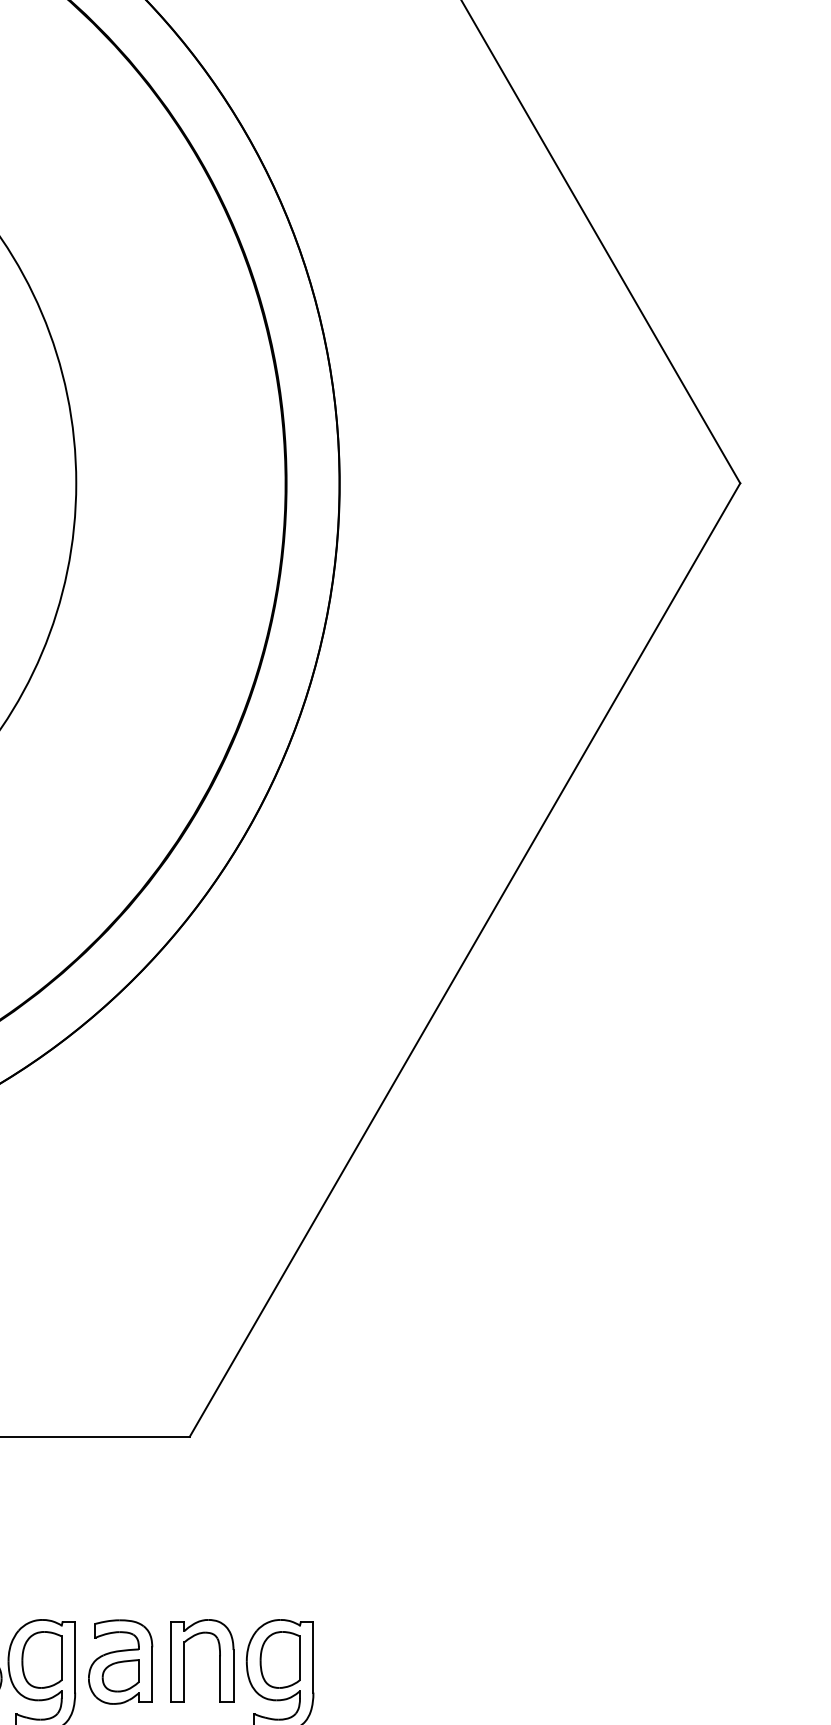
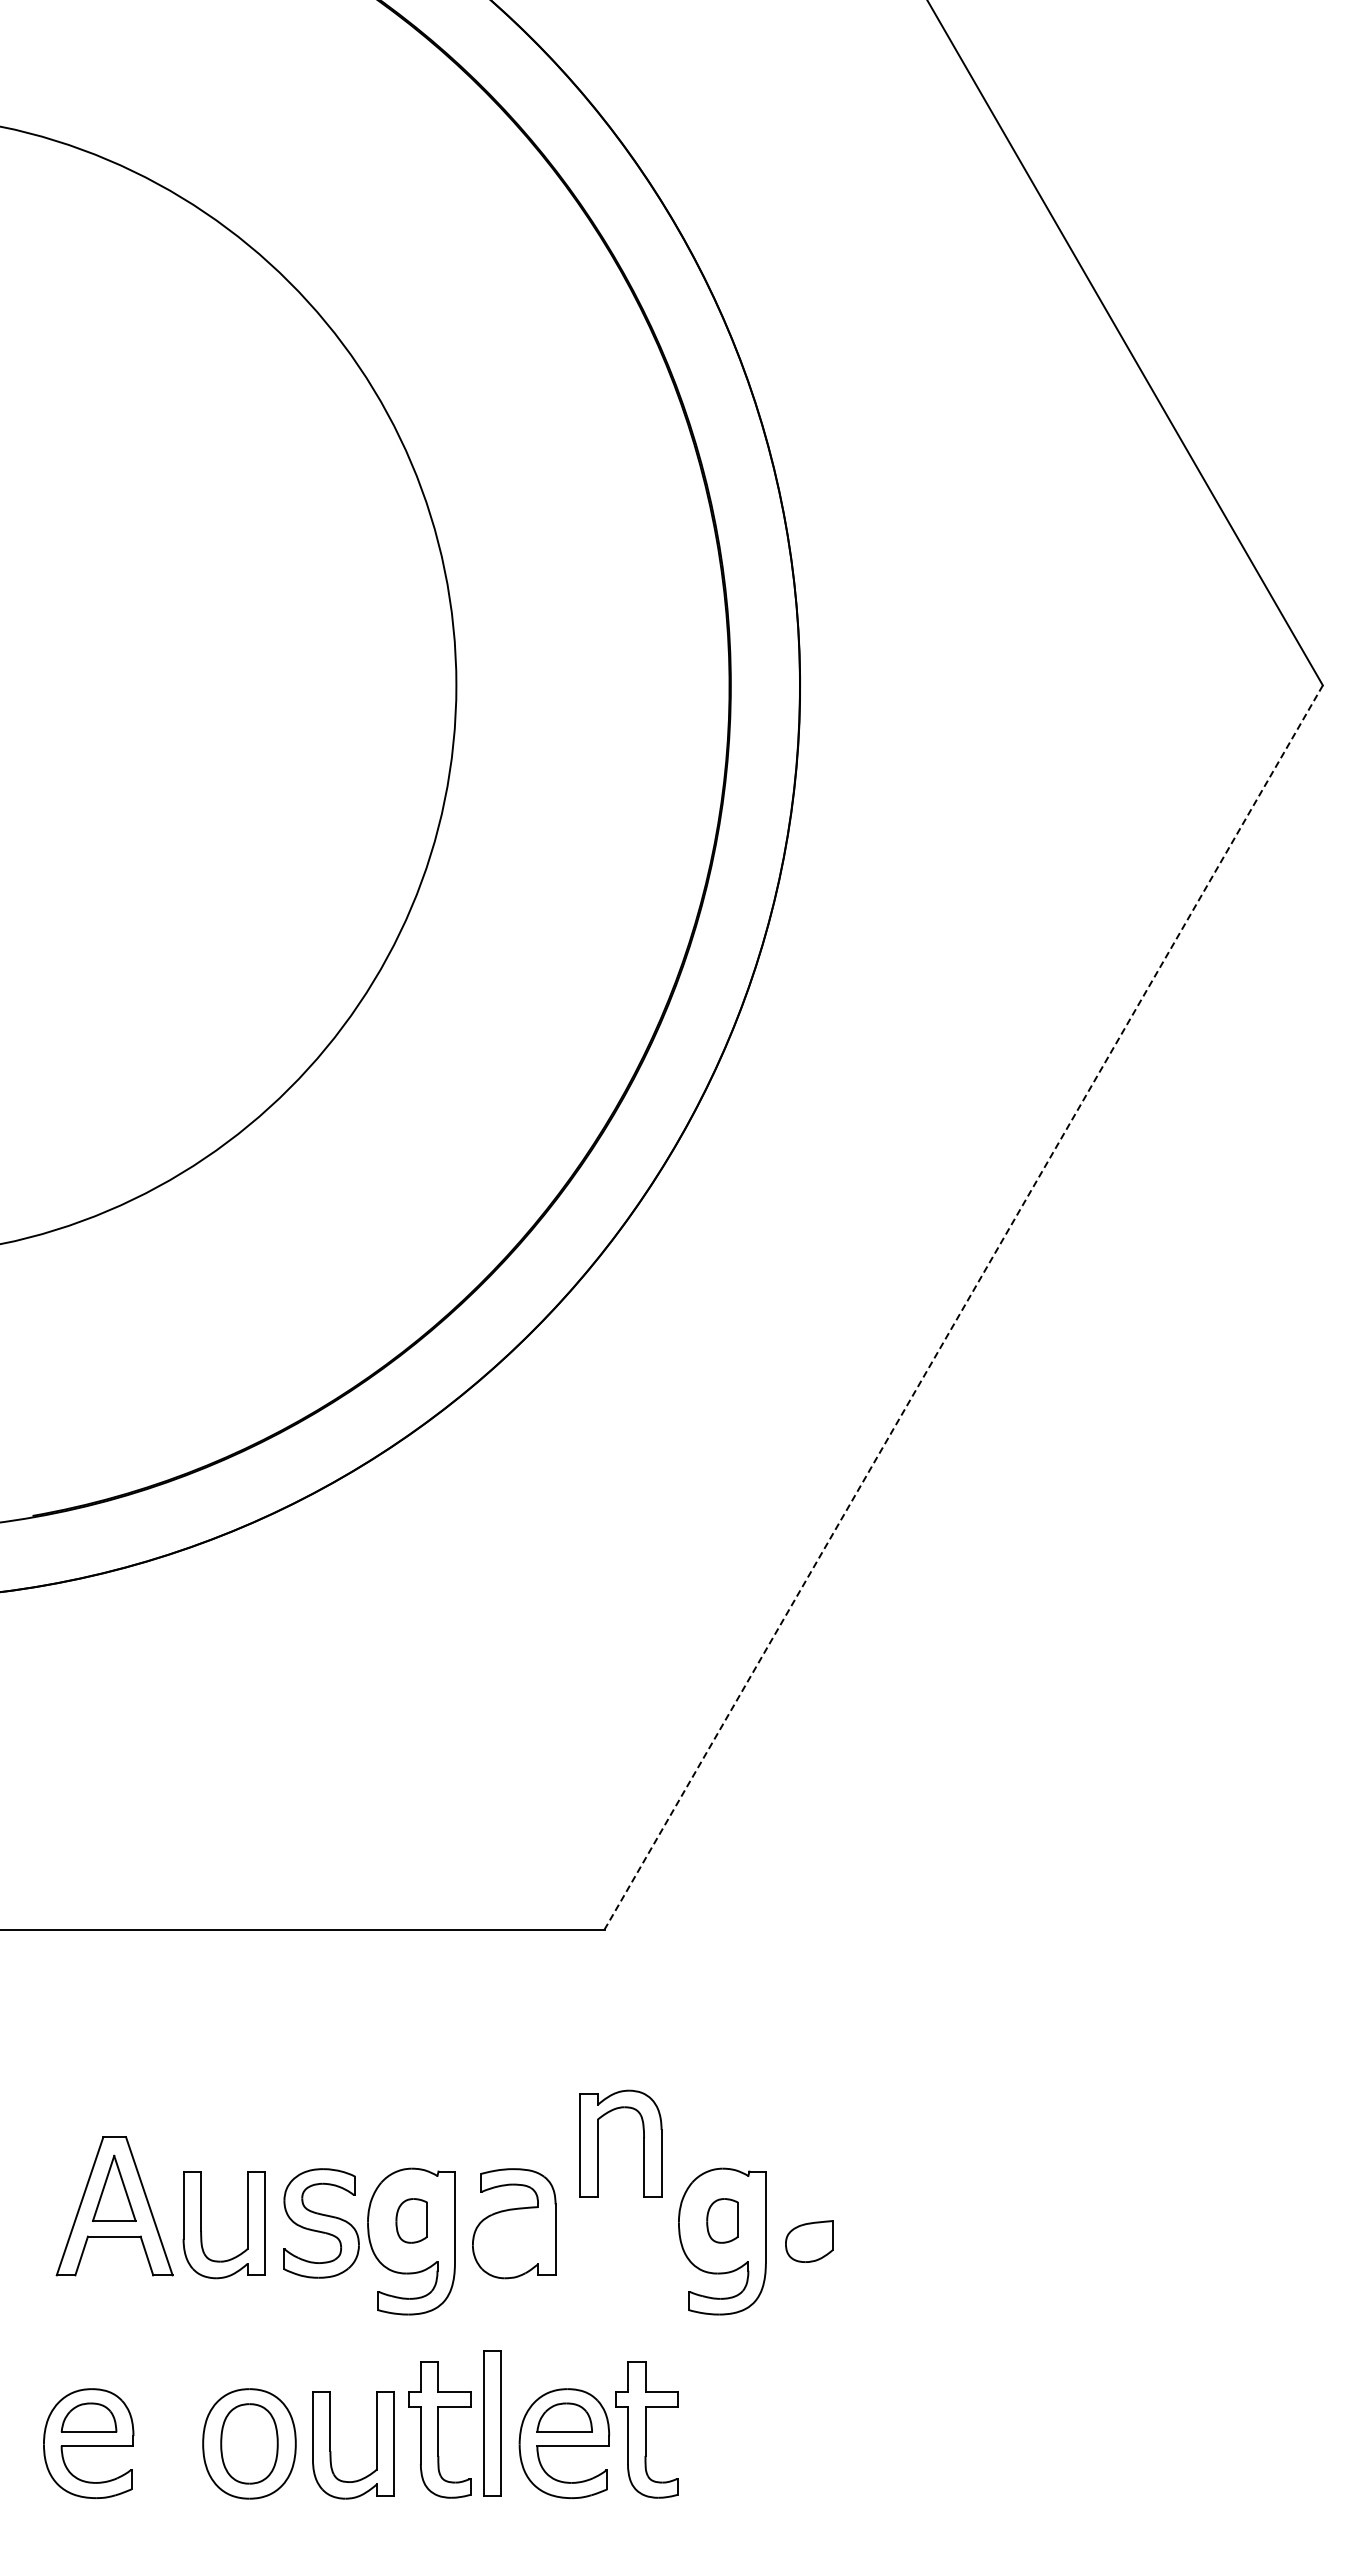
line: (464, 960) -> (963, 1308), solid -> dashed
part: (41, 1659) -> (411, 2220), size x0.6
part: (280, 1659) -> (722, 2220), size x0.6
part: (185, 1660) -> (598, 2143), moved
part: (120, 1675) -> (809, 2241), moved

